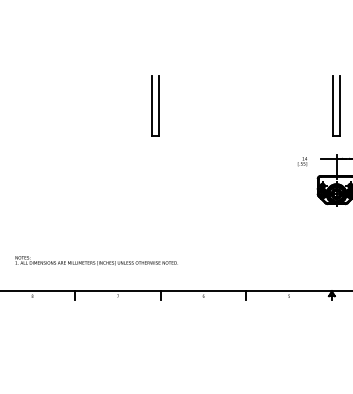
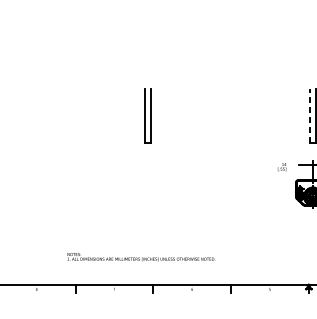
line: (333, 105) -> (310, 116), solid -> dashed
text: (96, 260) -> (141, 256), moved

